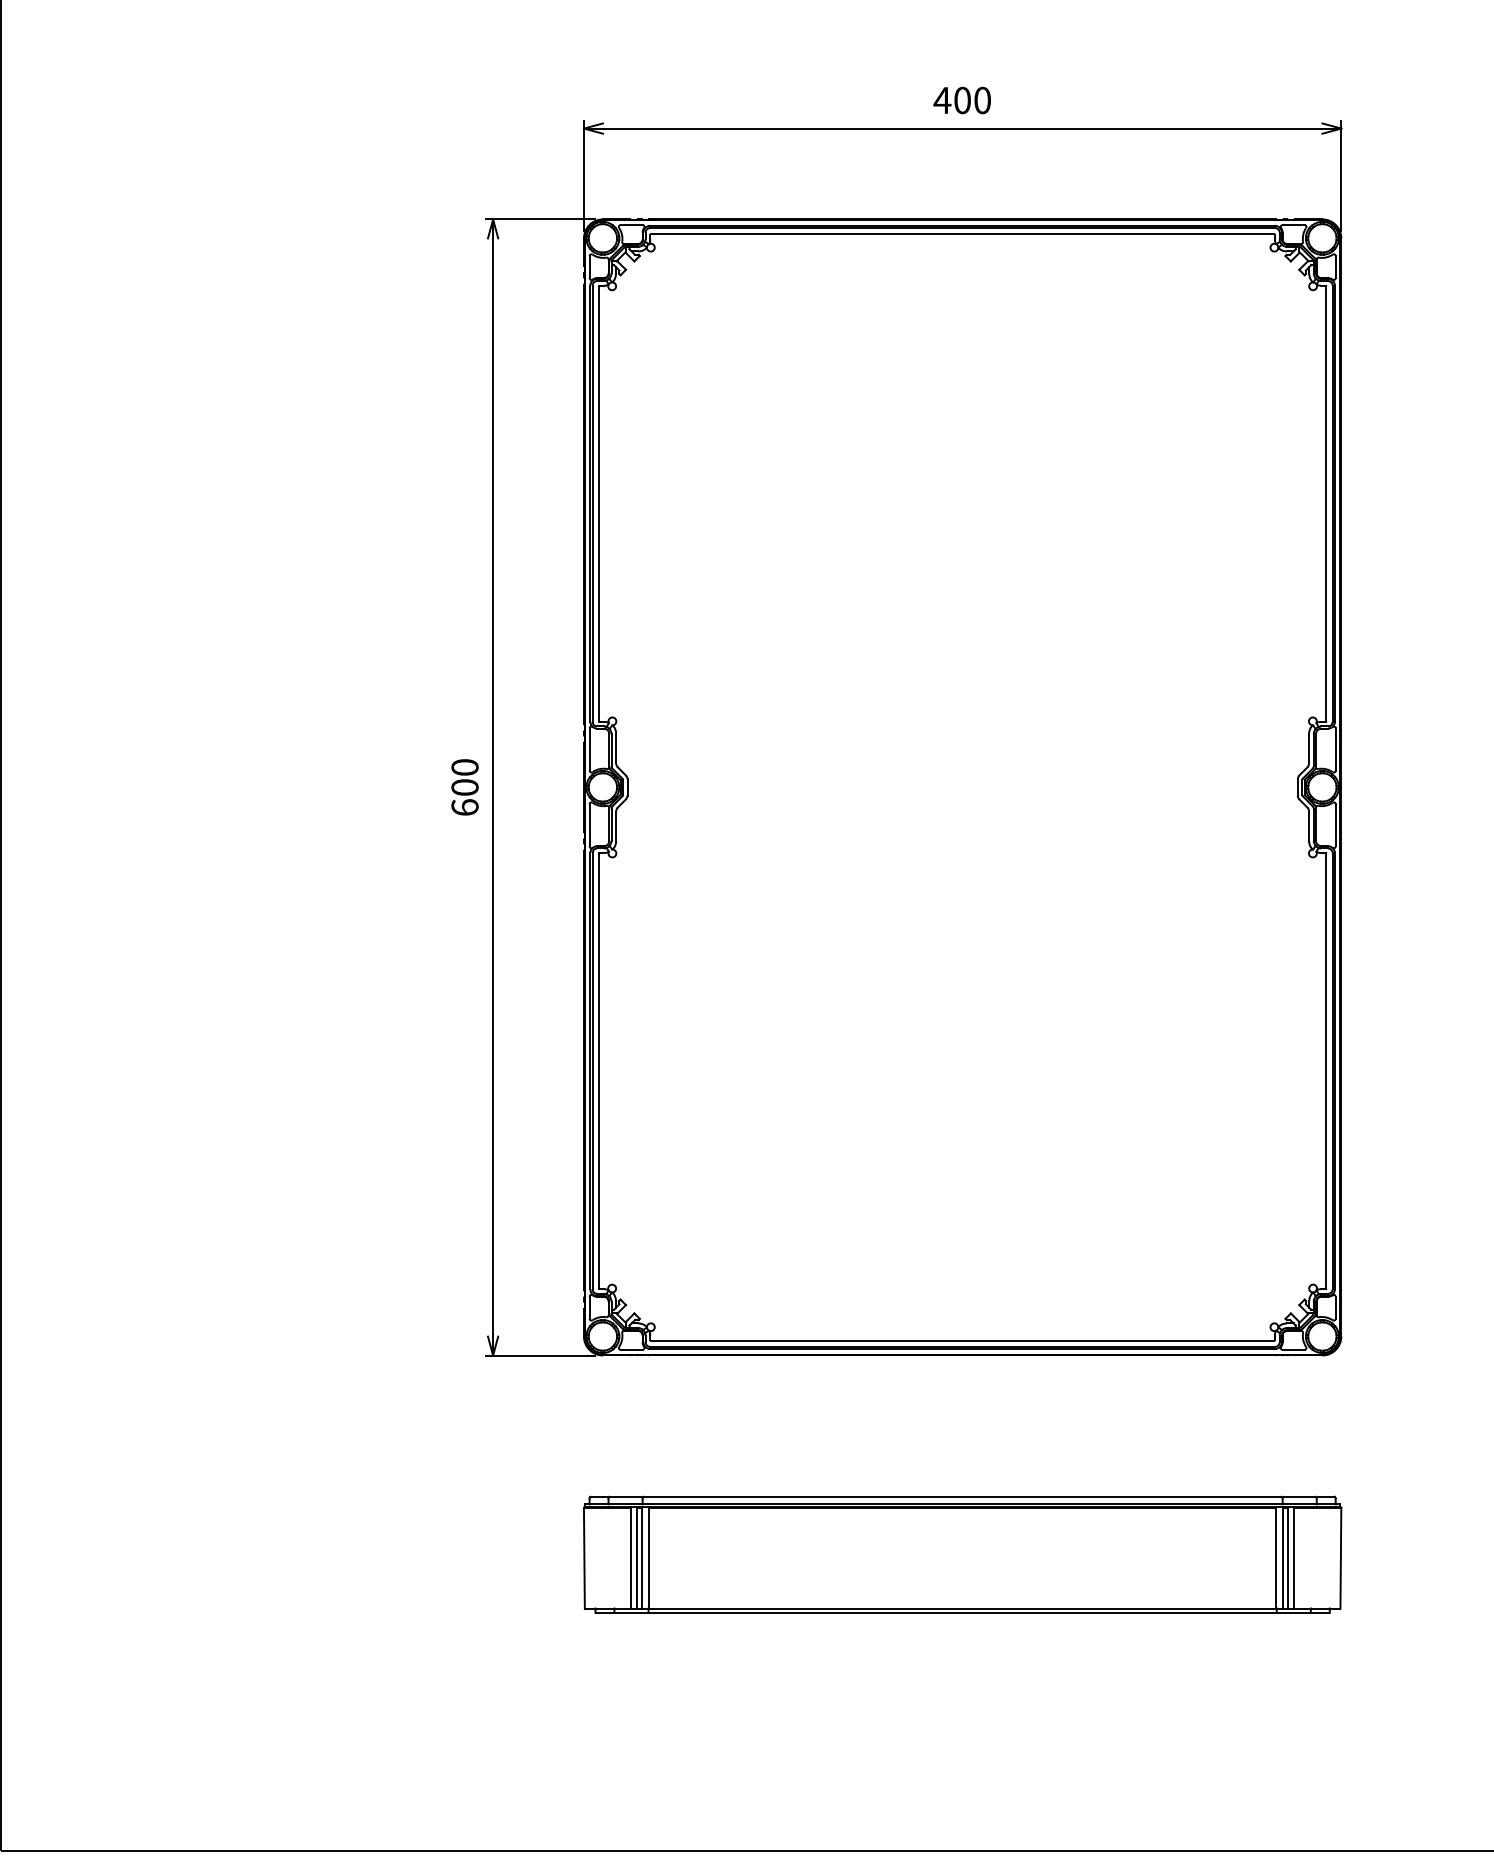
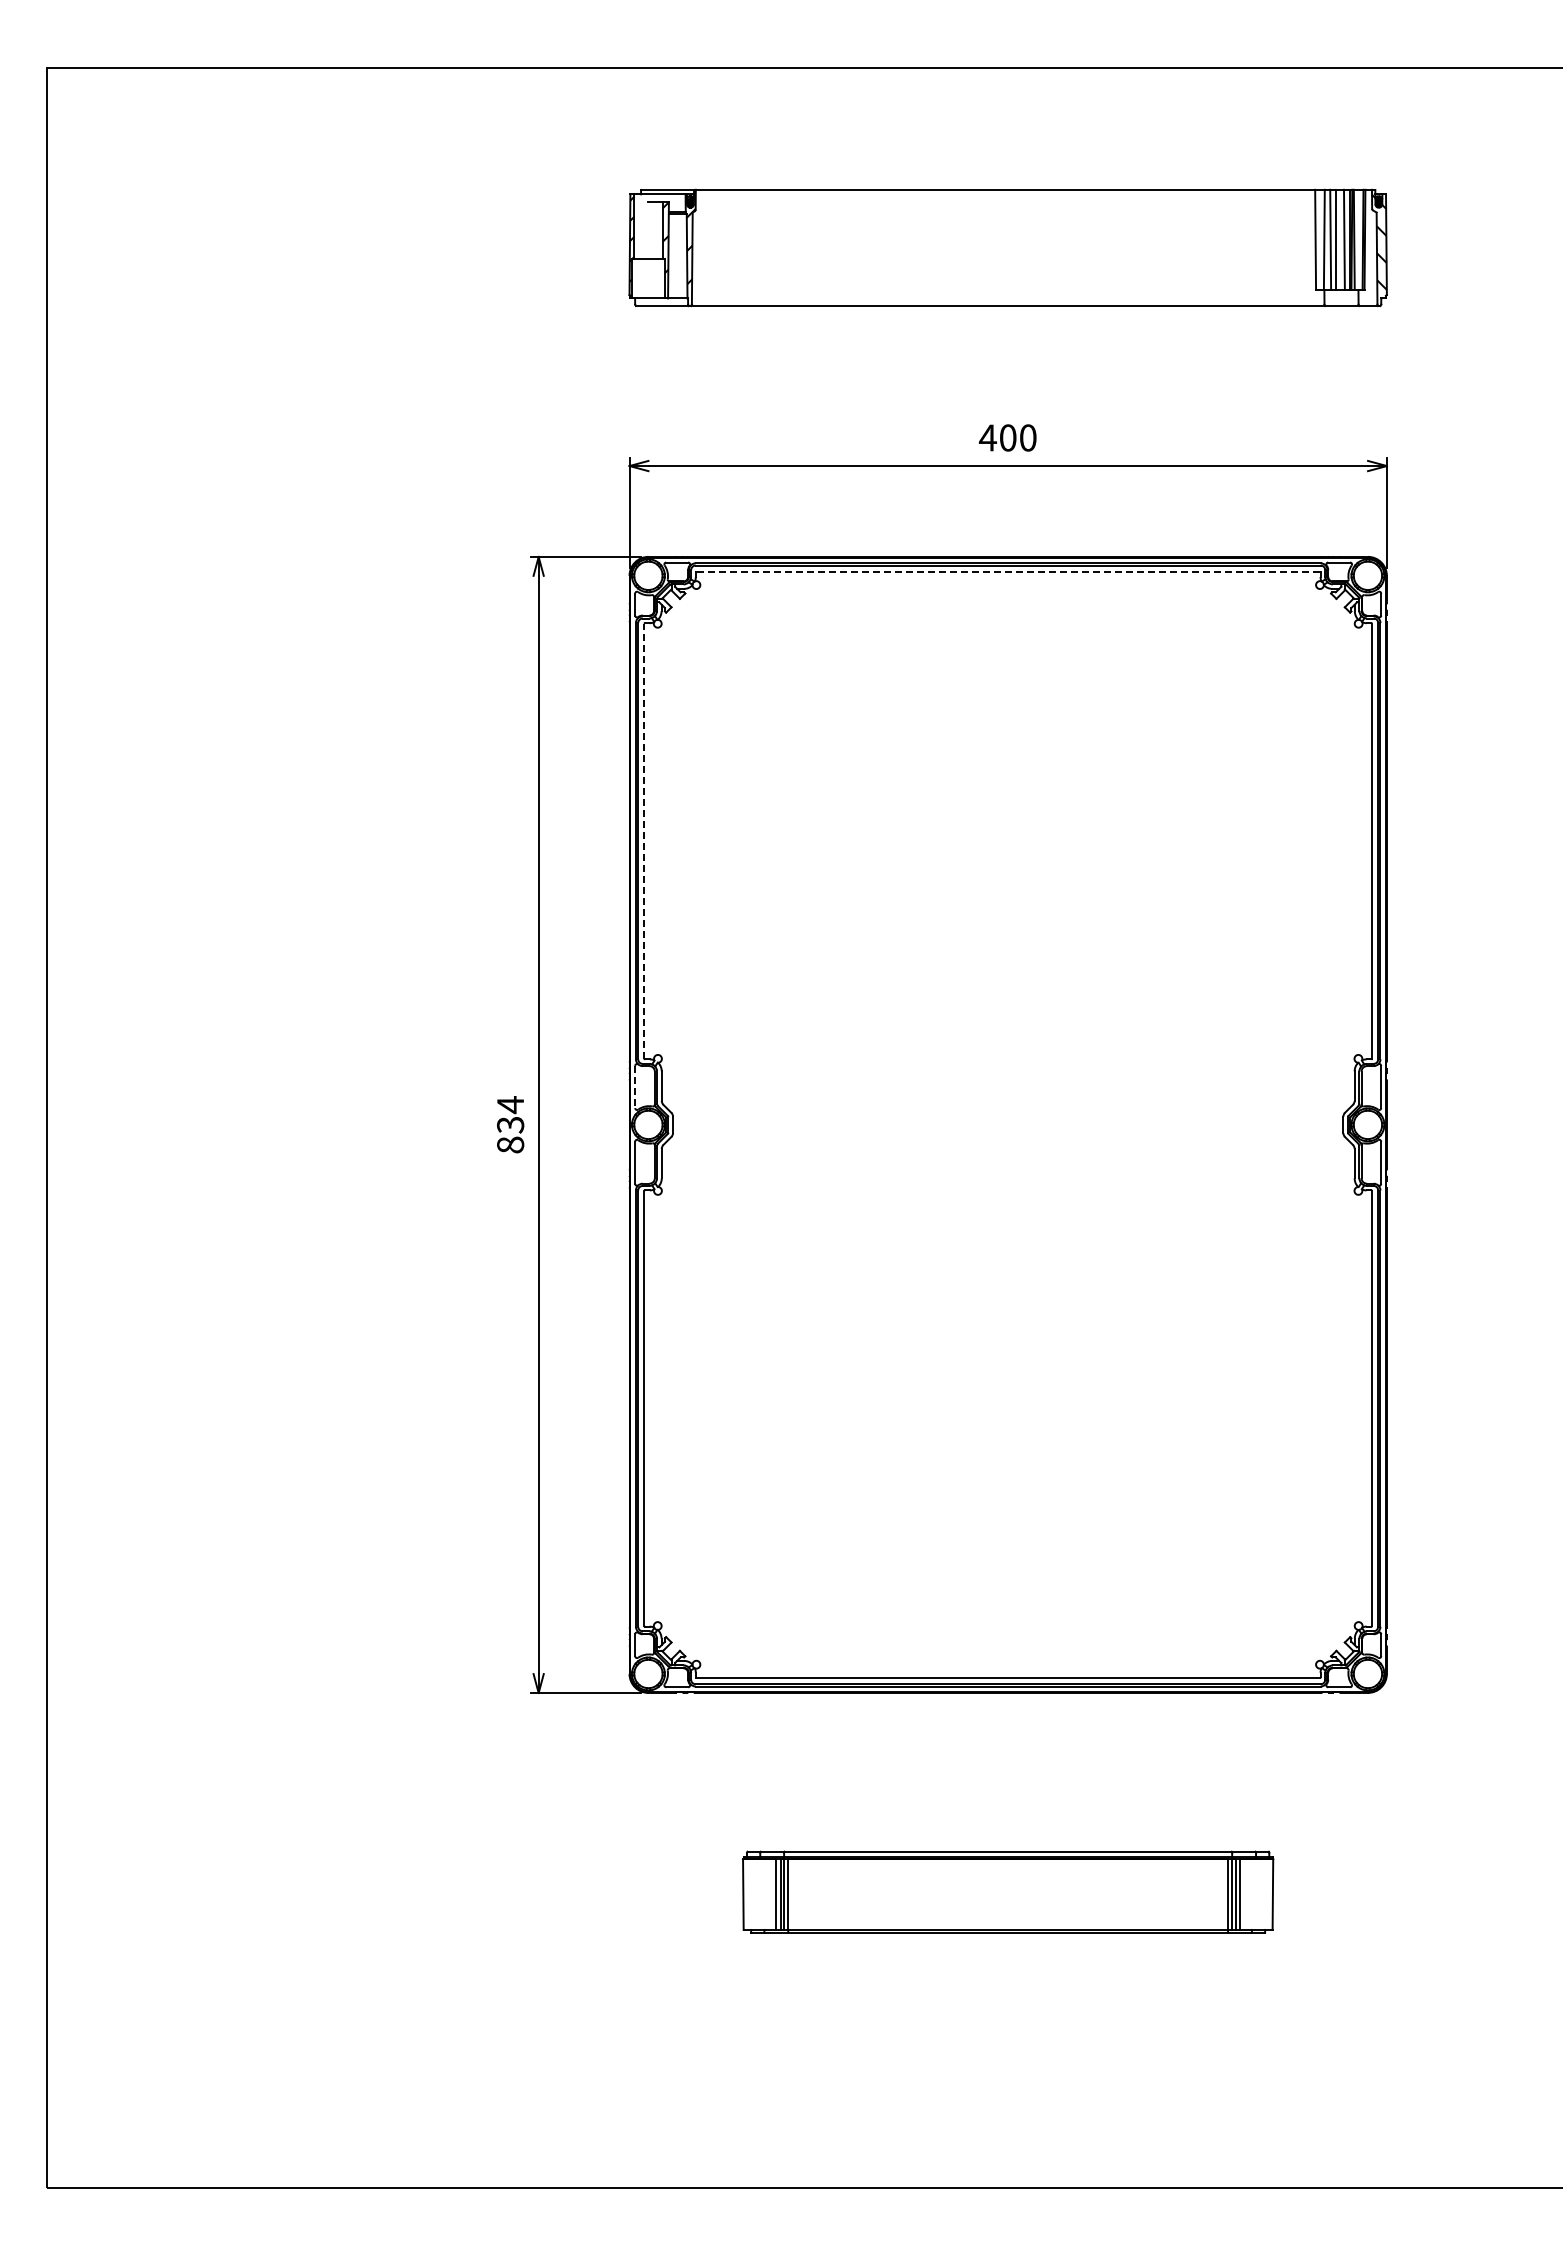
line: (962, 234) -> (1008, 571), solid -> dashed
line: (598, 504) -> (644, 841), solid -> dashed
line: (589, 750) -> (635, 1087), solid -> dashed
text: (464, 787) -> (510, 1124), 600 -> 834
part: (961, 1555) -> (1007, 1892), size x0.7

